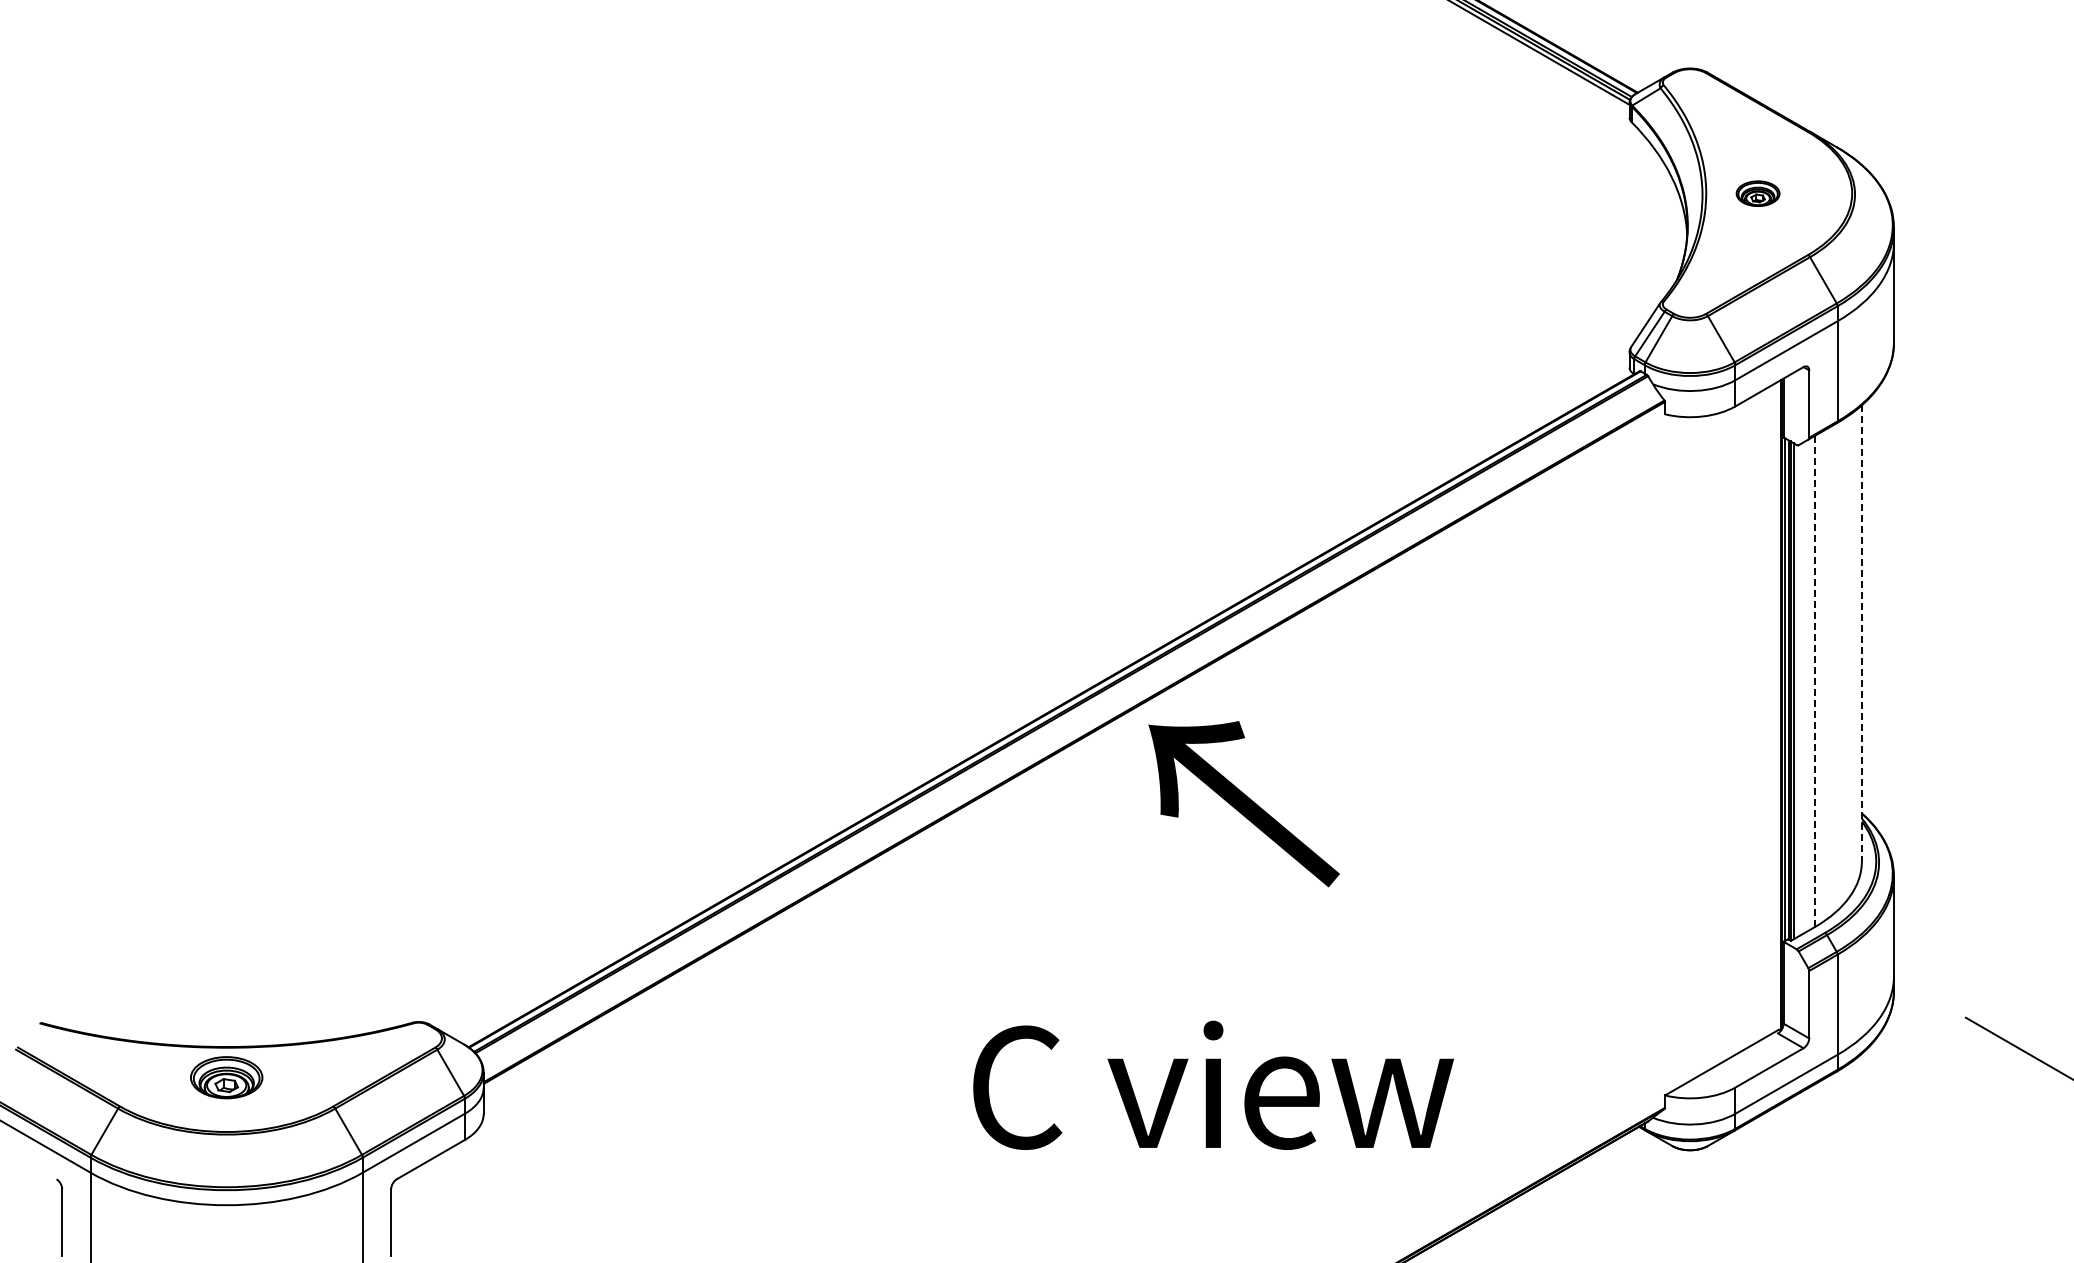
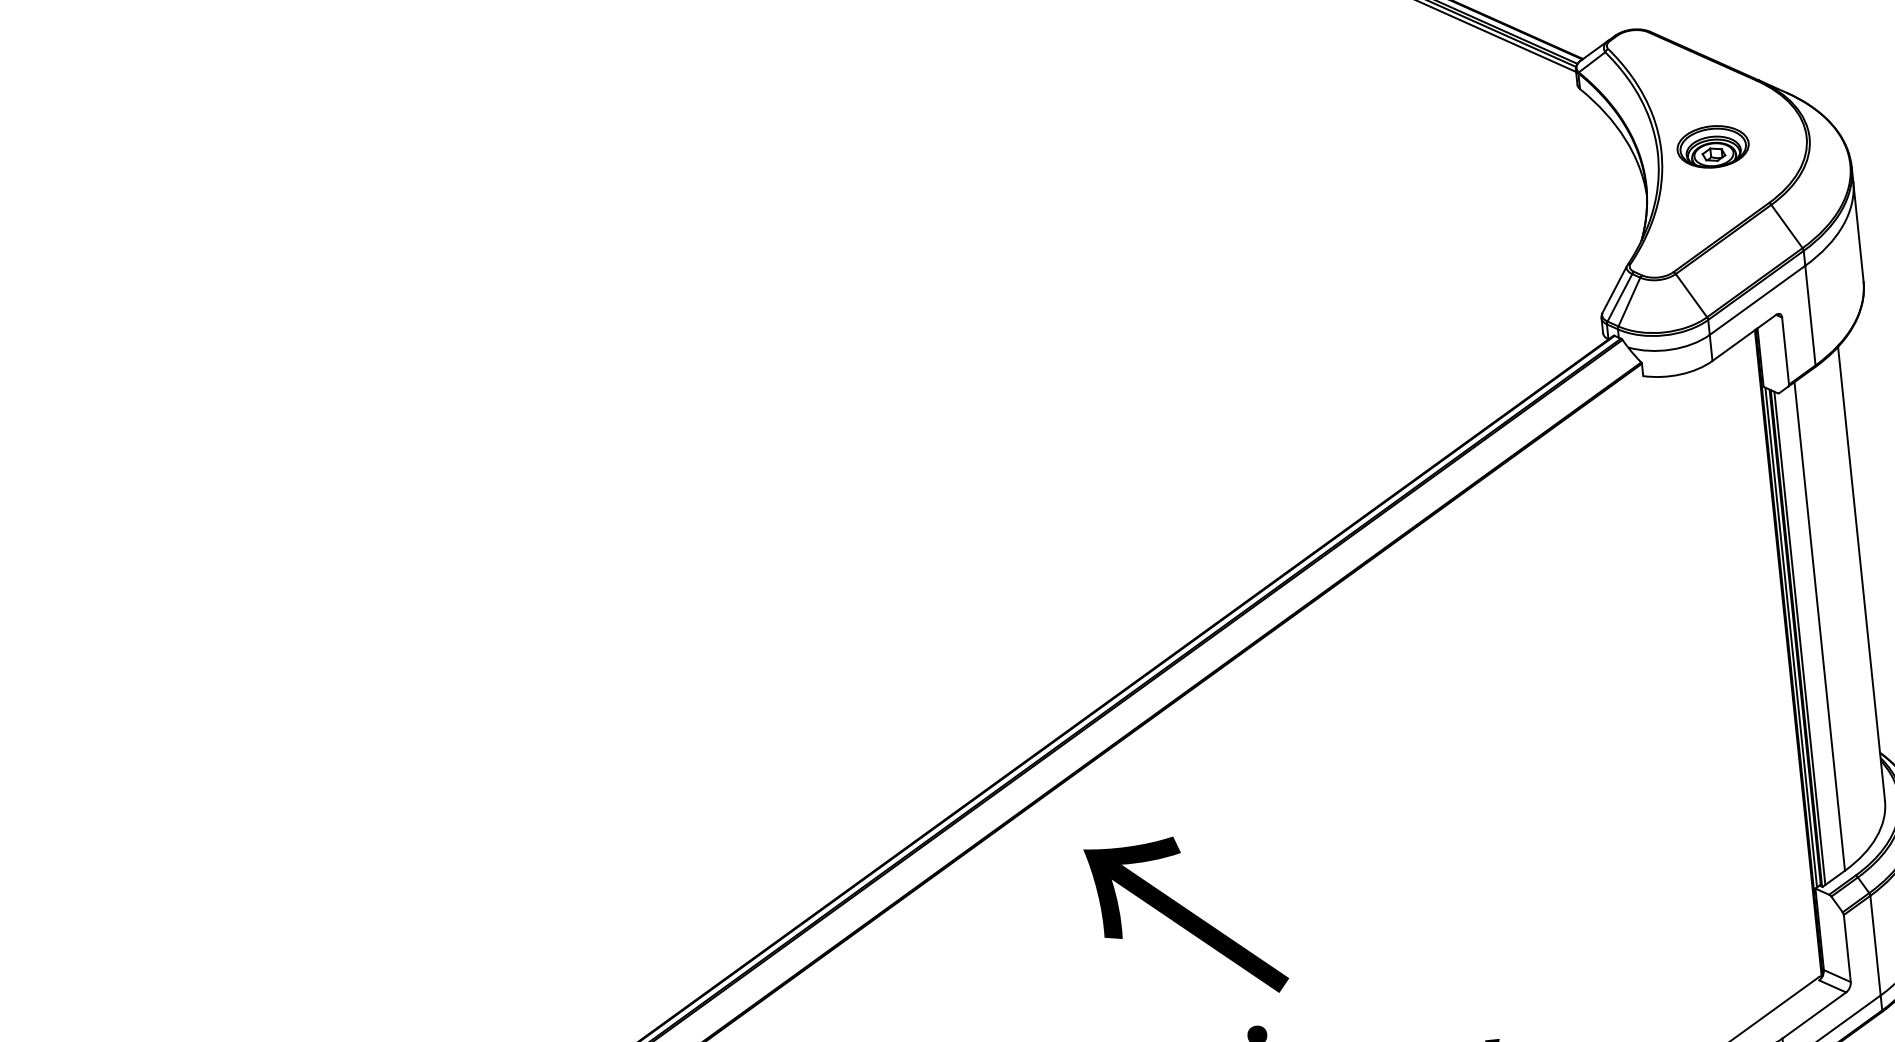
part: (1757, 193) -> (1712, 146), size x1.67
line: (1861, 633) -> (1861, 573), dashed -> solid
line: (1814, 681) -> (1819, 626), dashed -> solid
text: (1243, 804) -> (1186, 919), moved

